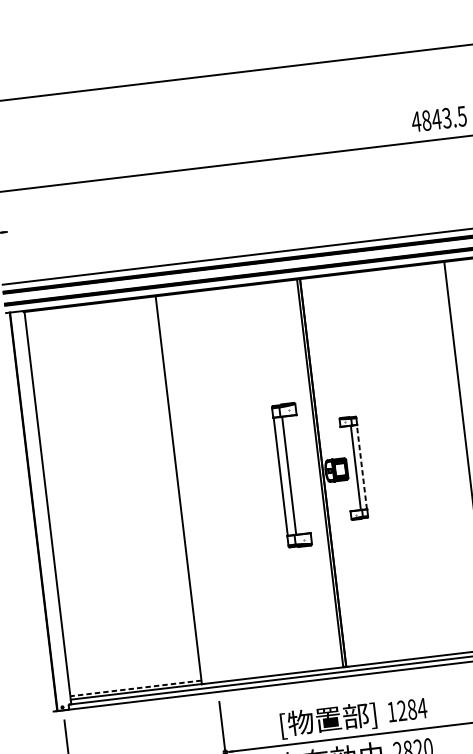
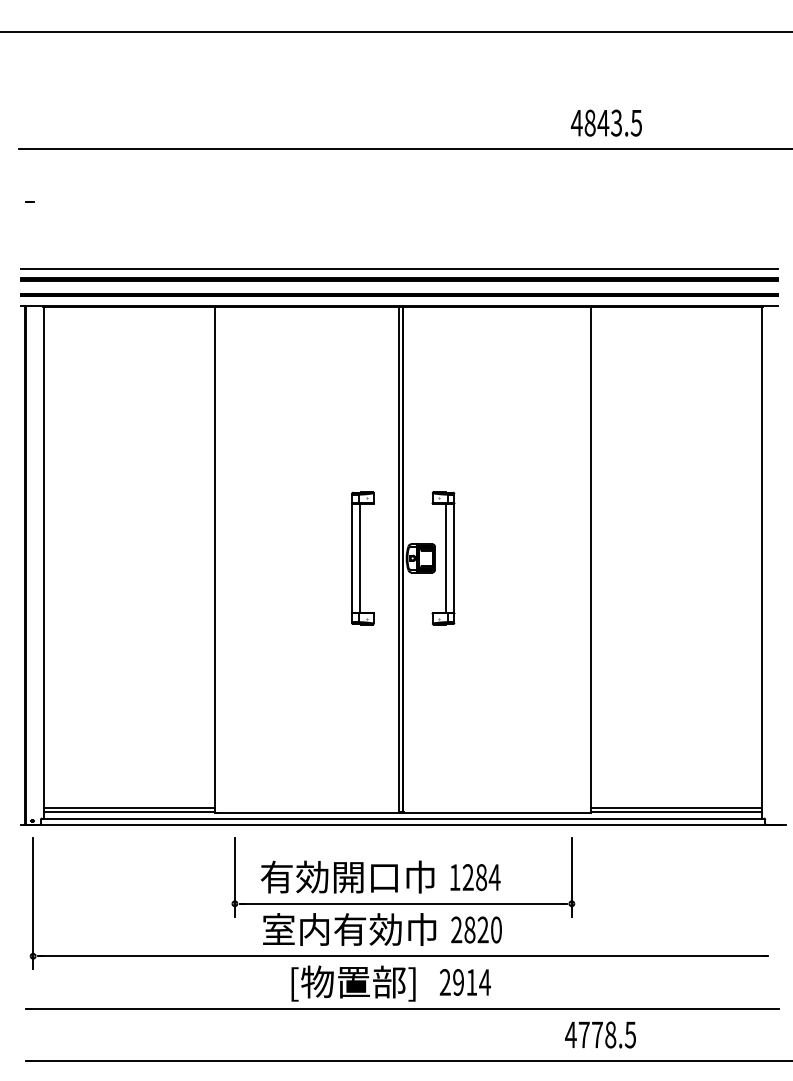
line: (362, 467) -> (454, 558), dashed -> solid
part: (291, 475) -> (362, 558), size x0.71
line: (135, 688) -> (129, 807), dashed -> solid
text: (309, 722) -> (347, 878), [物置部] -> 有効開口巾

